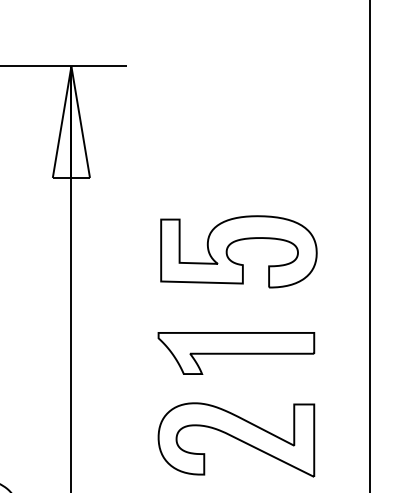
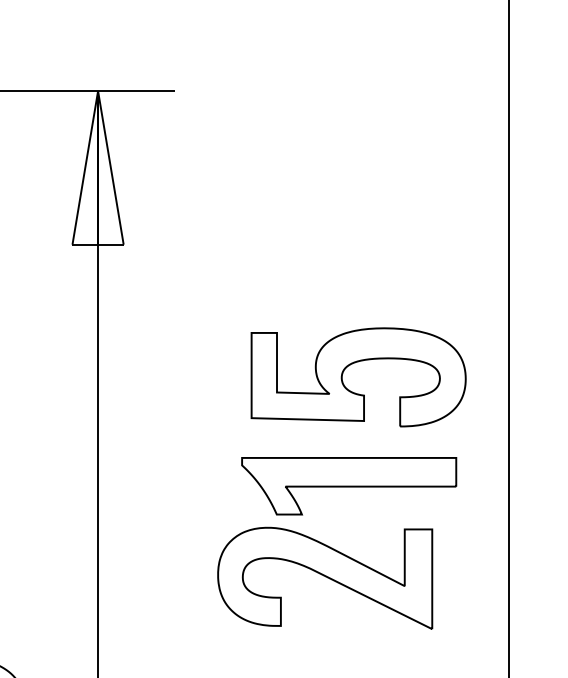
part: (236, 241) -> (355, 363), moved
part: (236, 353) -> (349, 486), moved
part: (236, 439) -> (325, 577), moved

